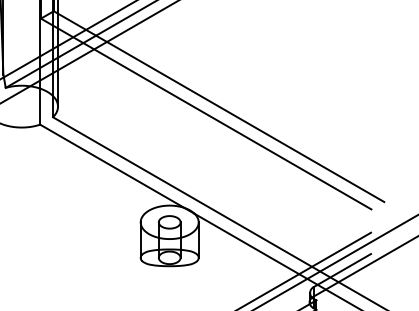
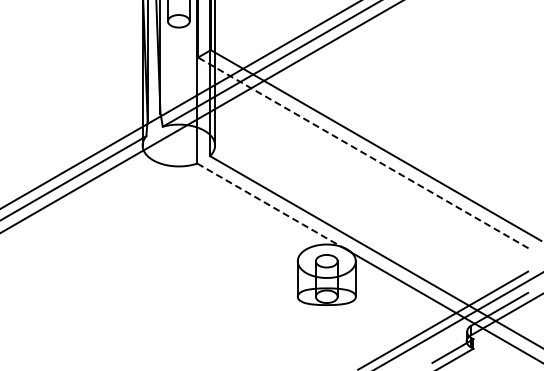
line: (206, 113) -> (363, 152), solid -> dashed
line: (112, 166) -> (269, 205), solid -> dashed

